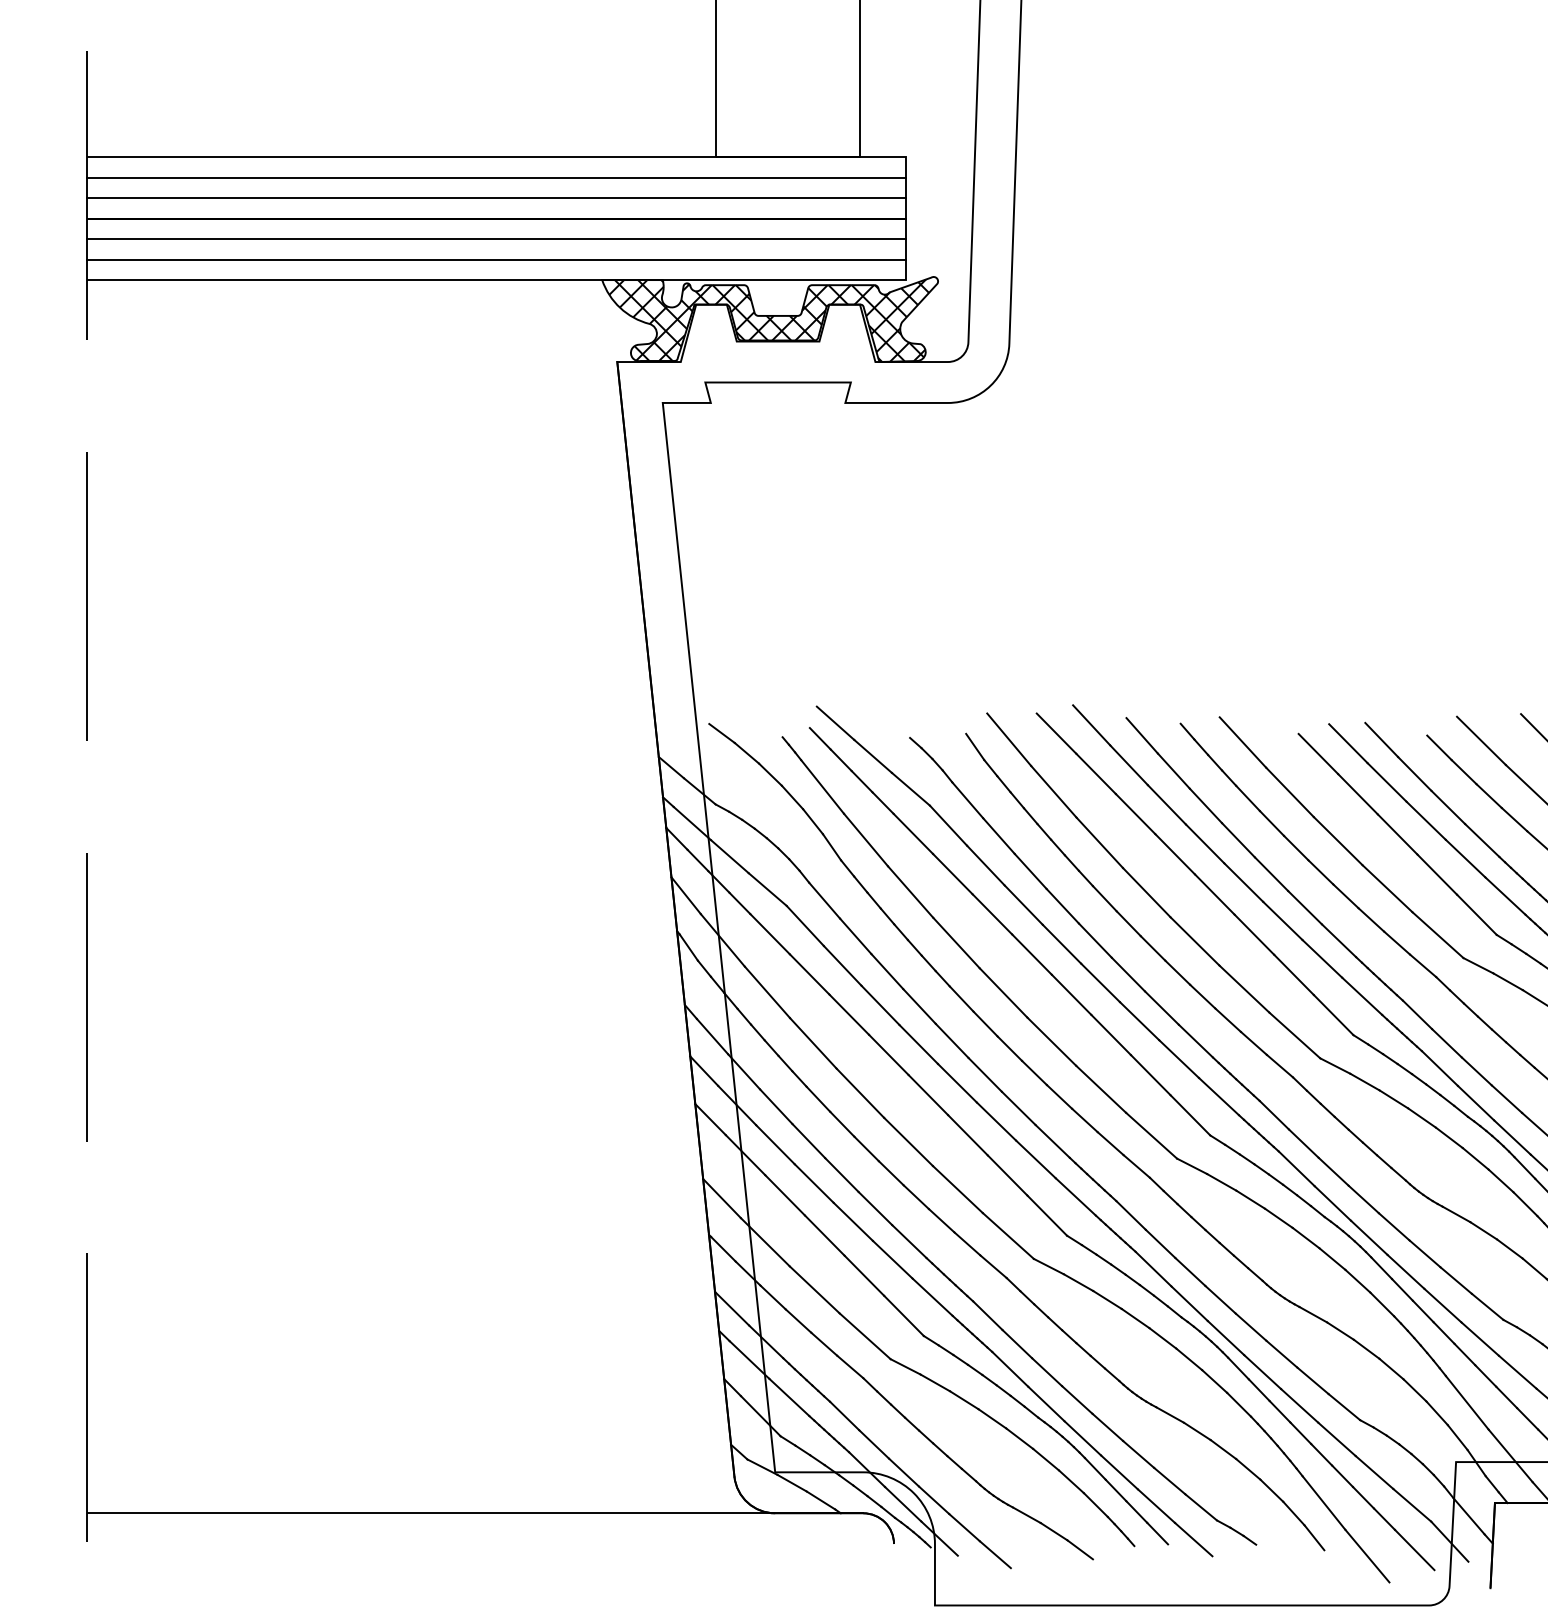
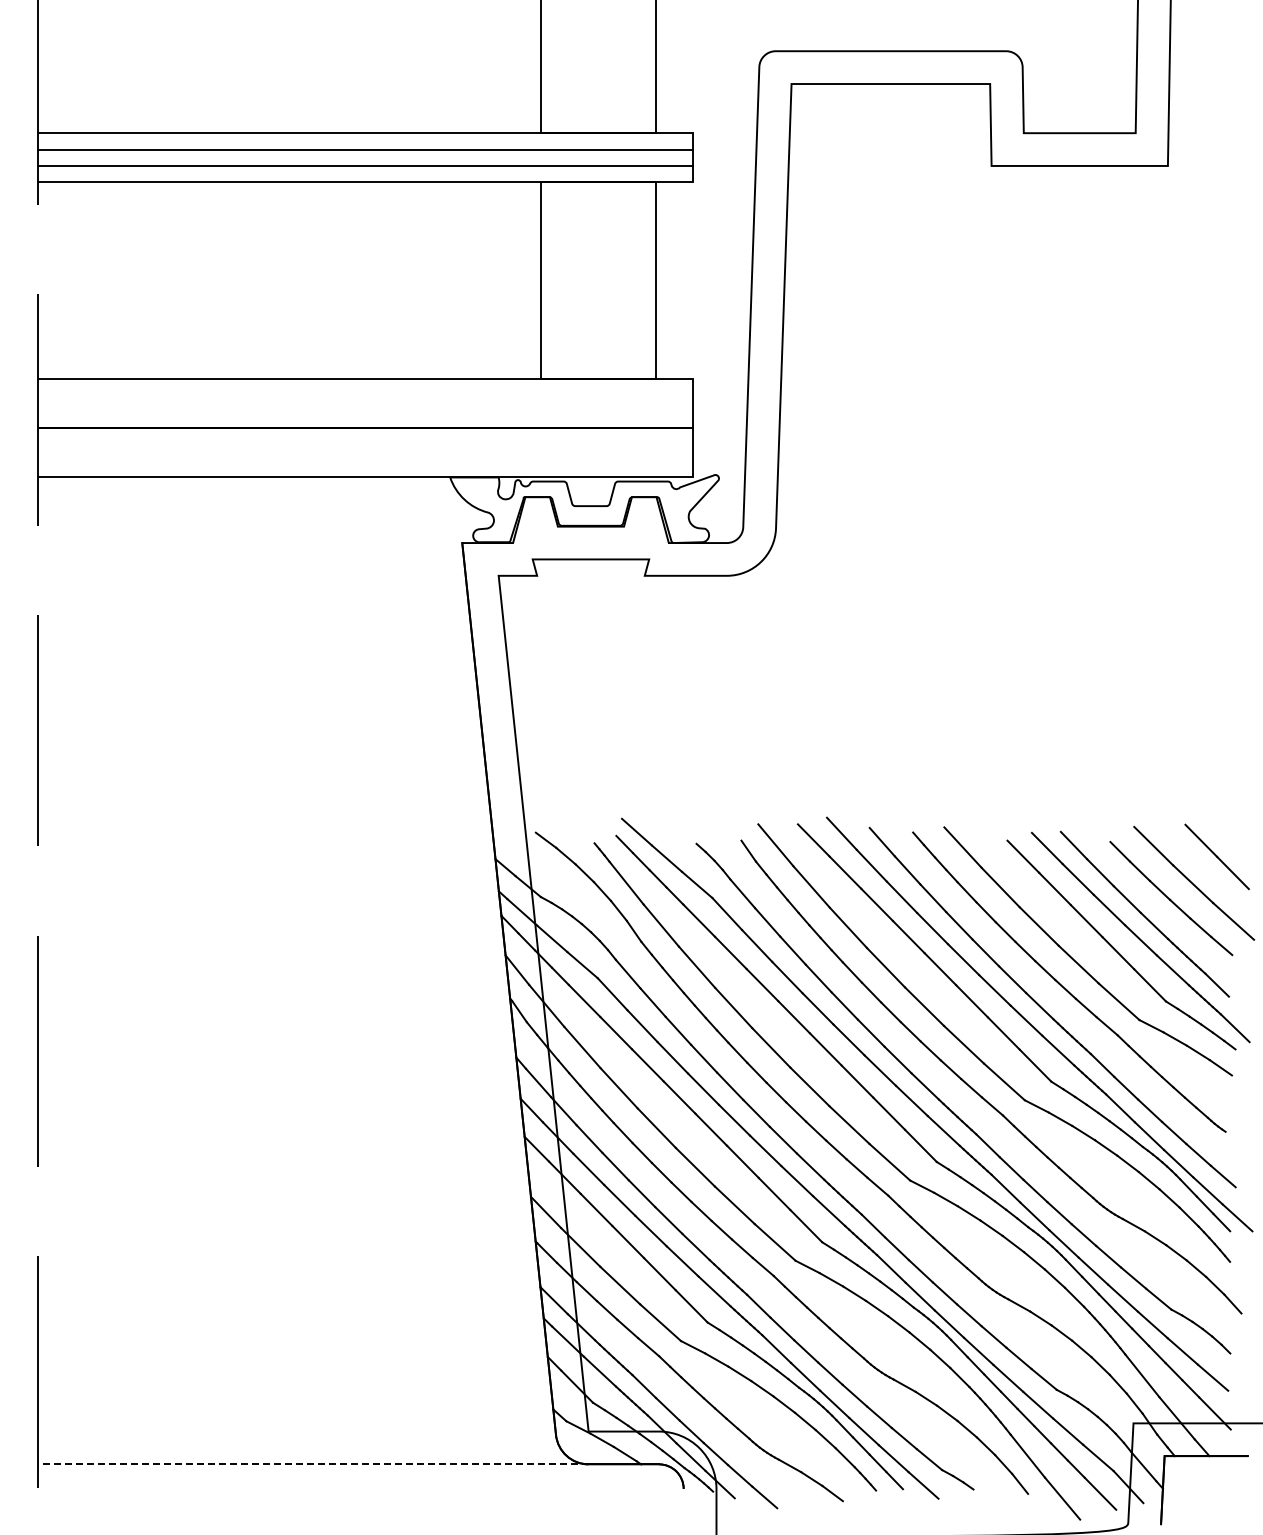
line: (496, 177) -> (365, 395), removed
line: (496, 197) -> (365, 411), removed
line: (496, 238) -> (365, 444), removed
line: (496, 260) -> (365, 461), removed
hatch: (768, 321) -> (583, 510), removed
line: (430, 1513) -> (312, 1464), solid -> dashed

